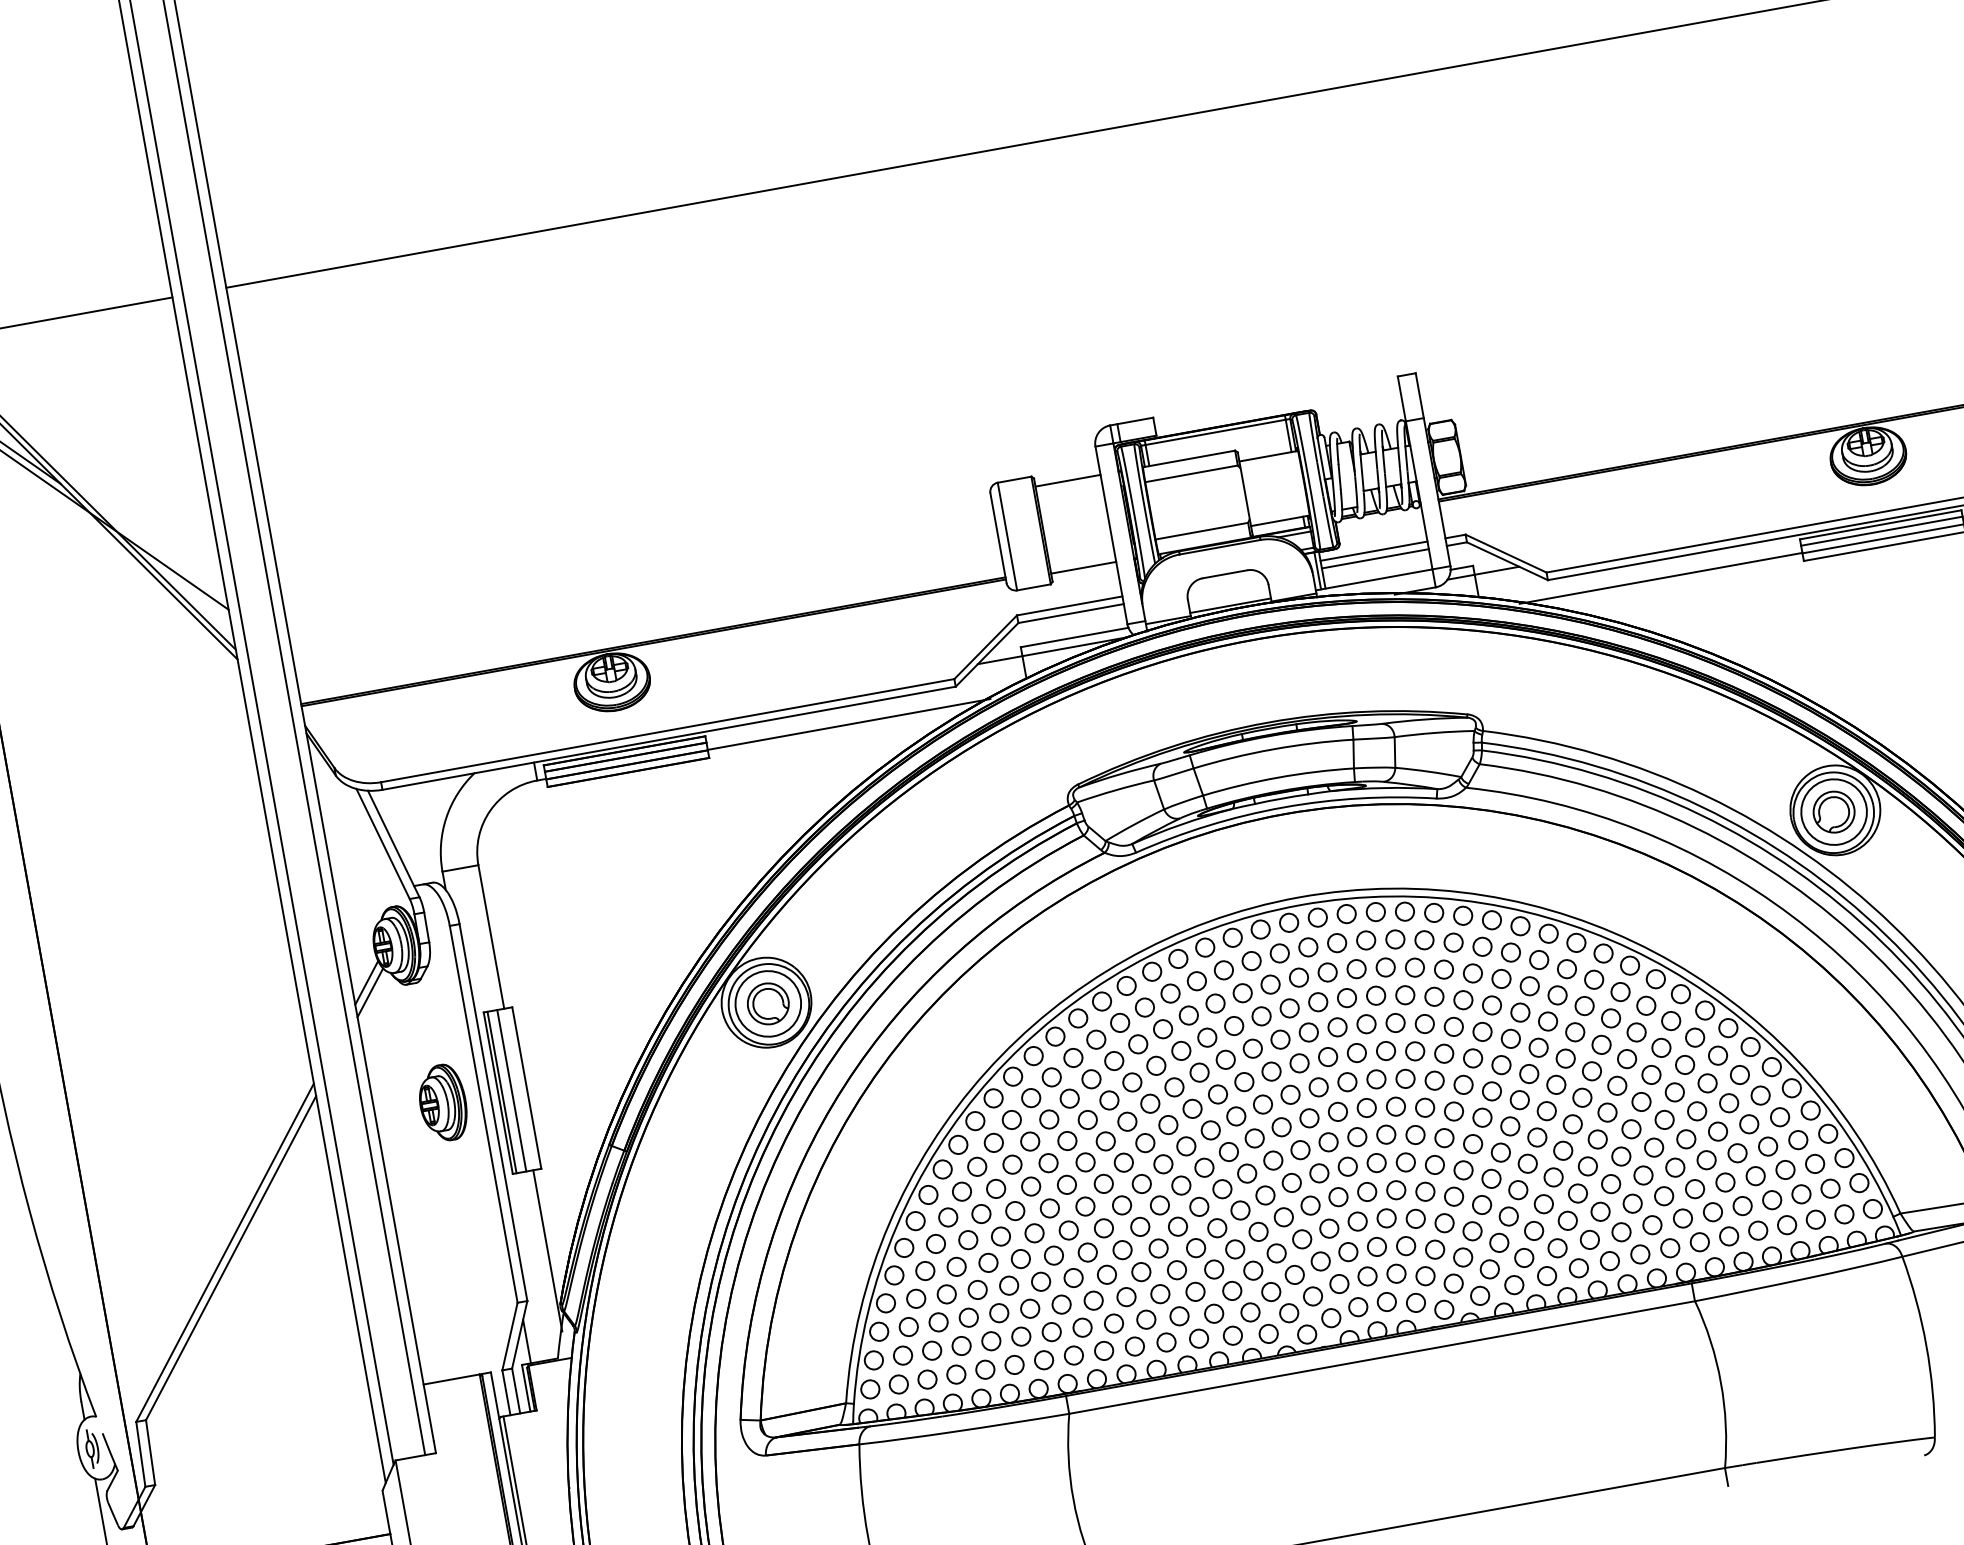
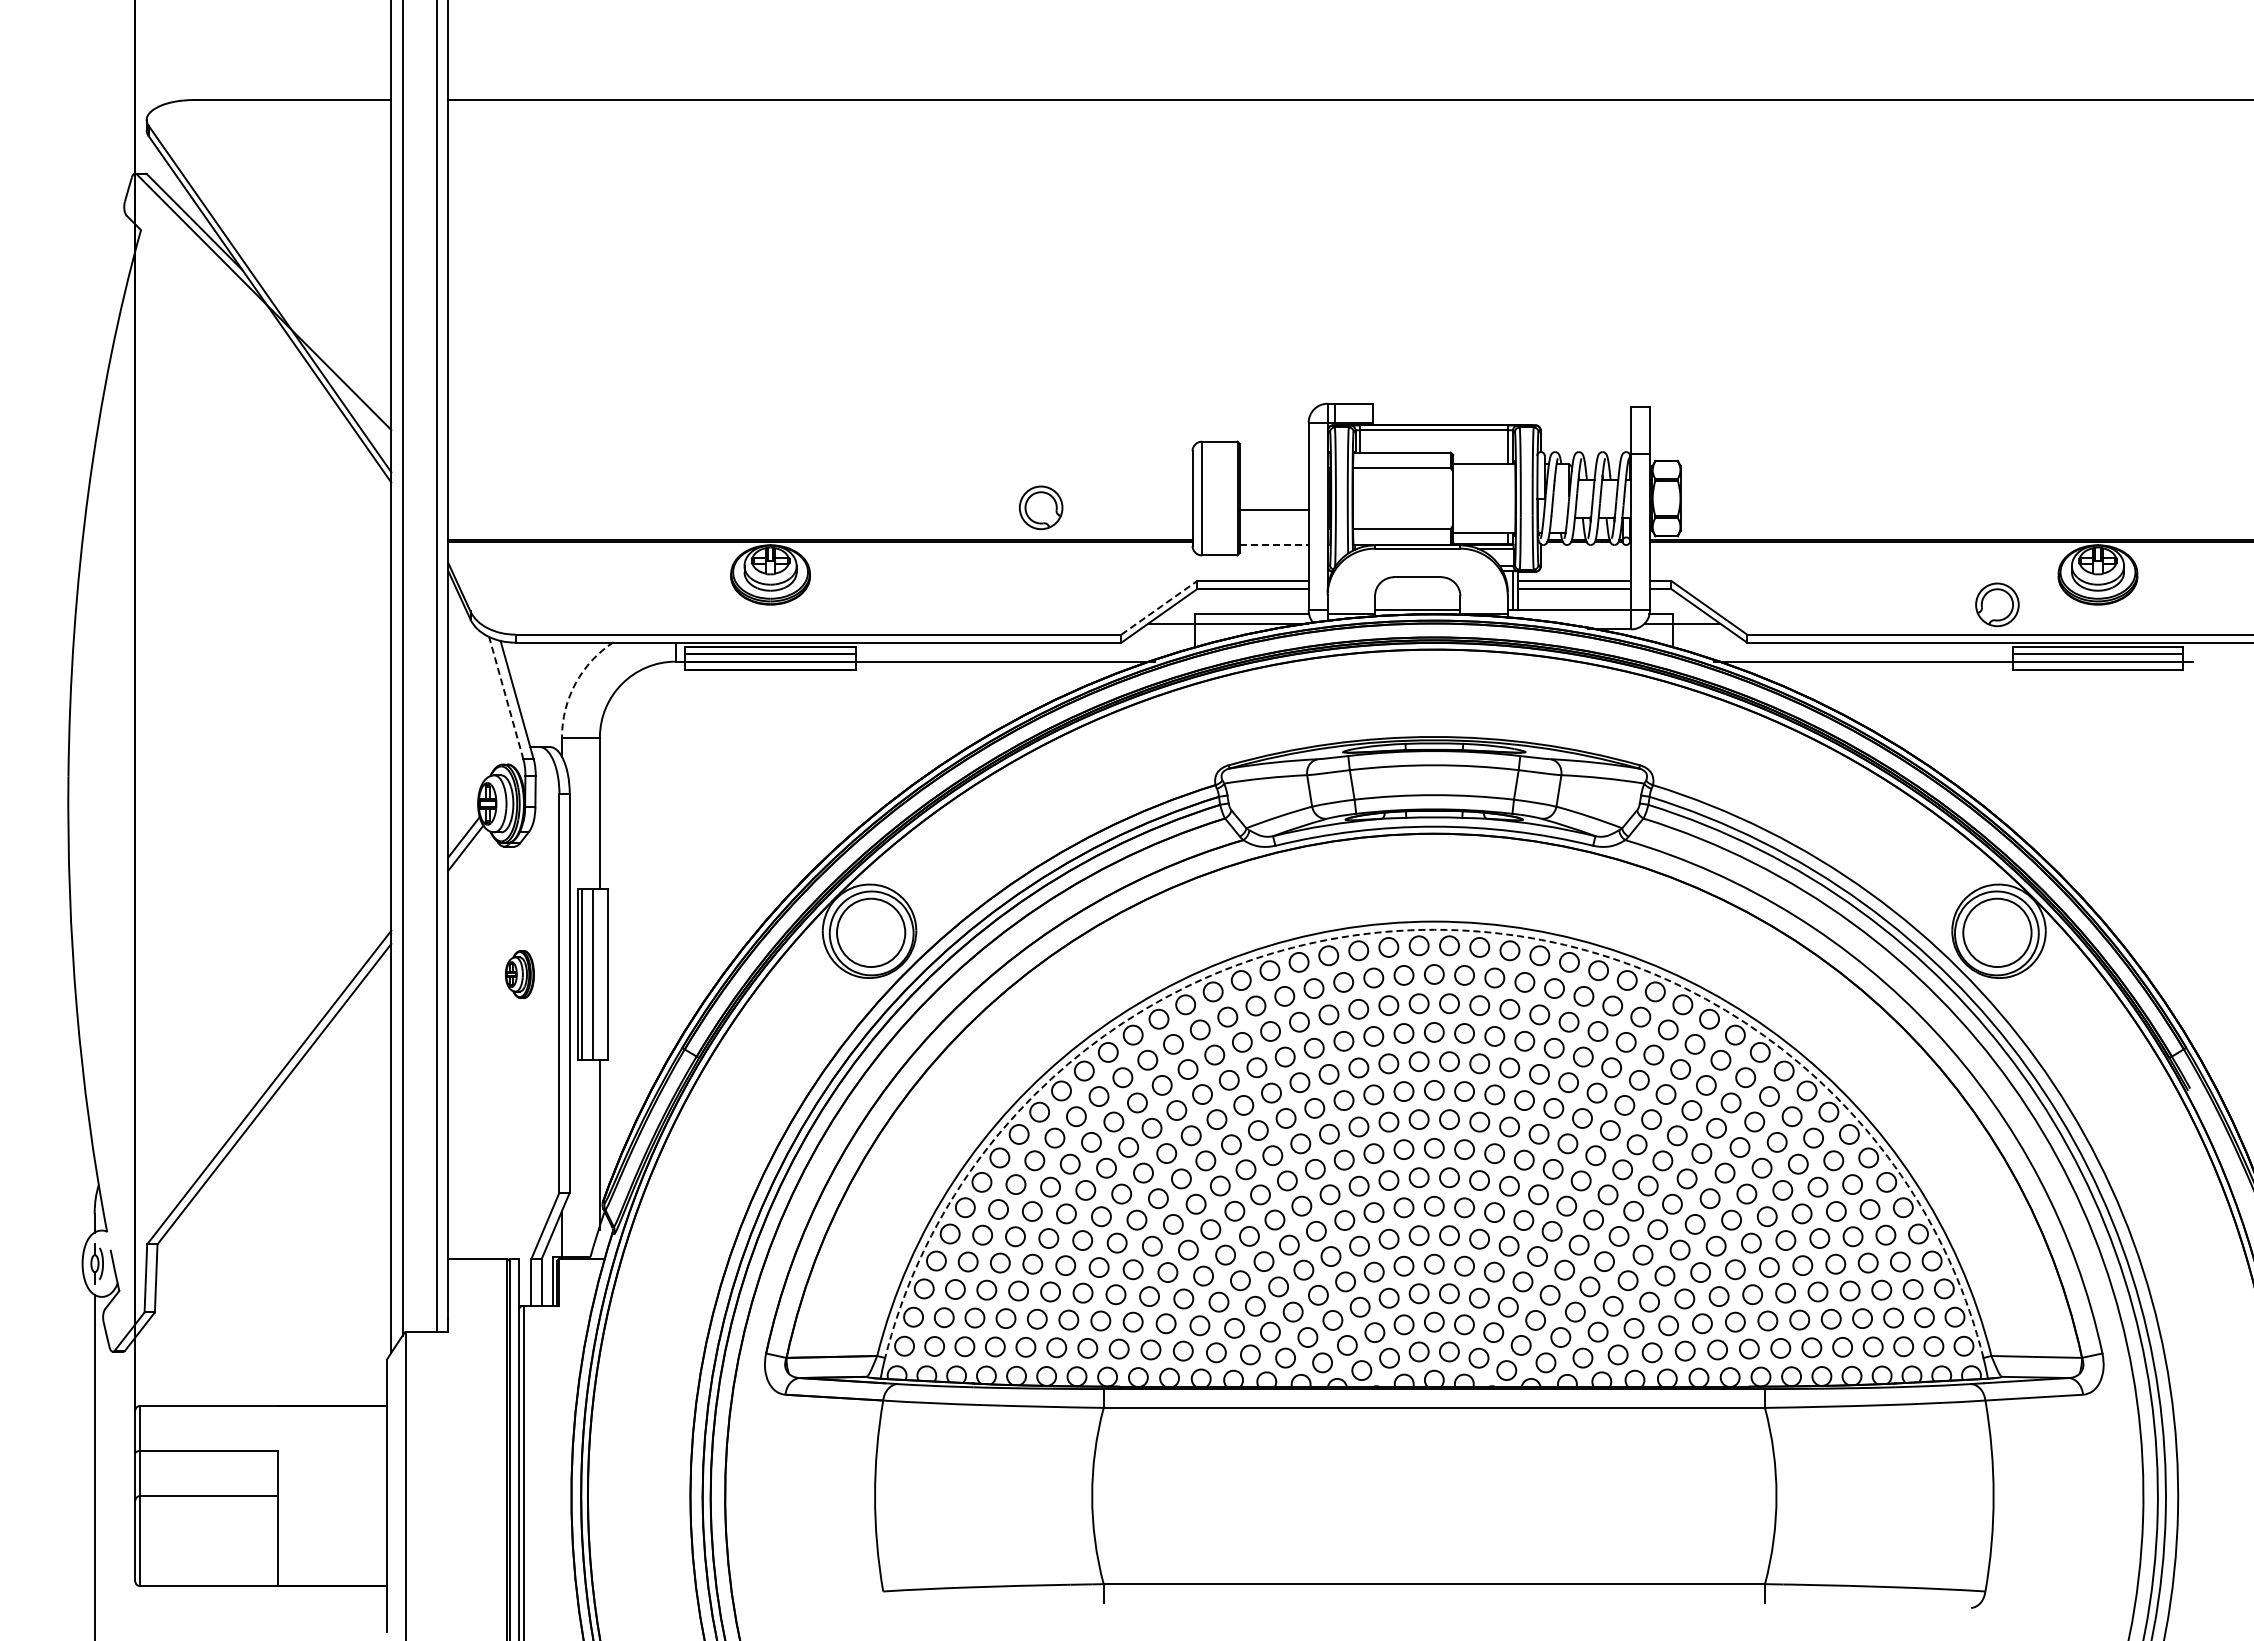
line: (1067, 480) -> (1273, 509), moved
line: (1083, 567) -> (1274, 544), solid -> dashed
line: (985, 646) -> (1159, 607), solid -> dashed
part: (1834, 811) -> (1997, 604), moved
arc: (446, 818) -> (575, 683), solid -> dashed
line: (383, 844) -> (506, 698), solid -> dashed
arc: (1300, 904) -> (1434, 929), solid -> dashed
part: (767, 1003) -> (1040, 507), moved
part: (442, 1103) -> (519, 974), size x0.6

